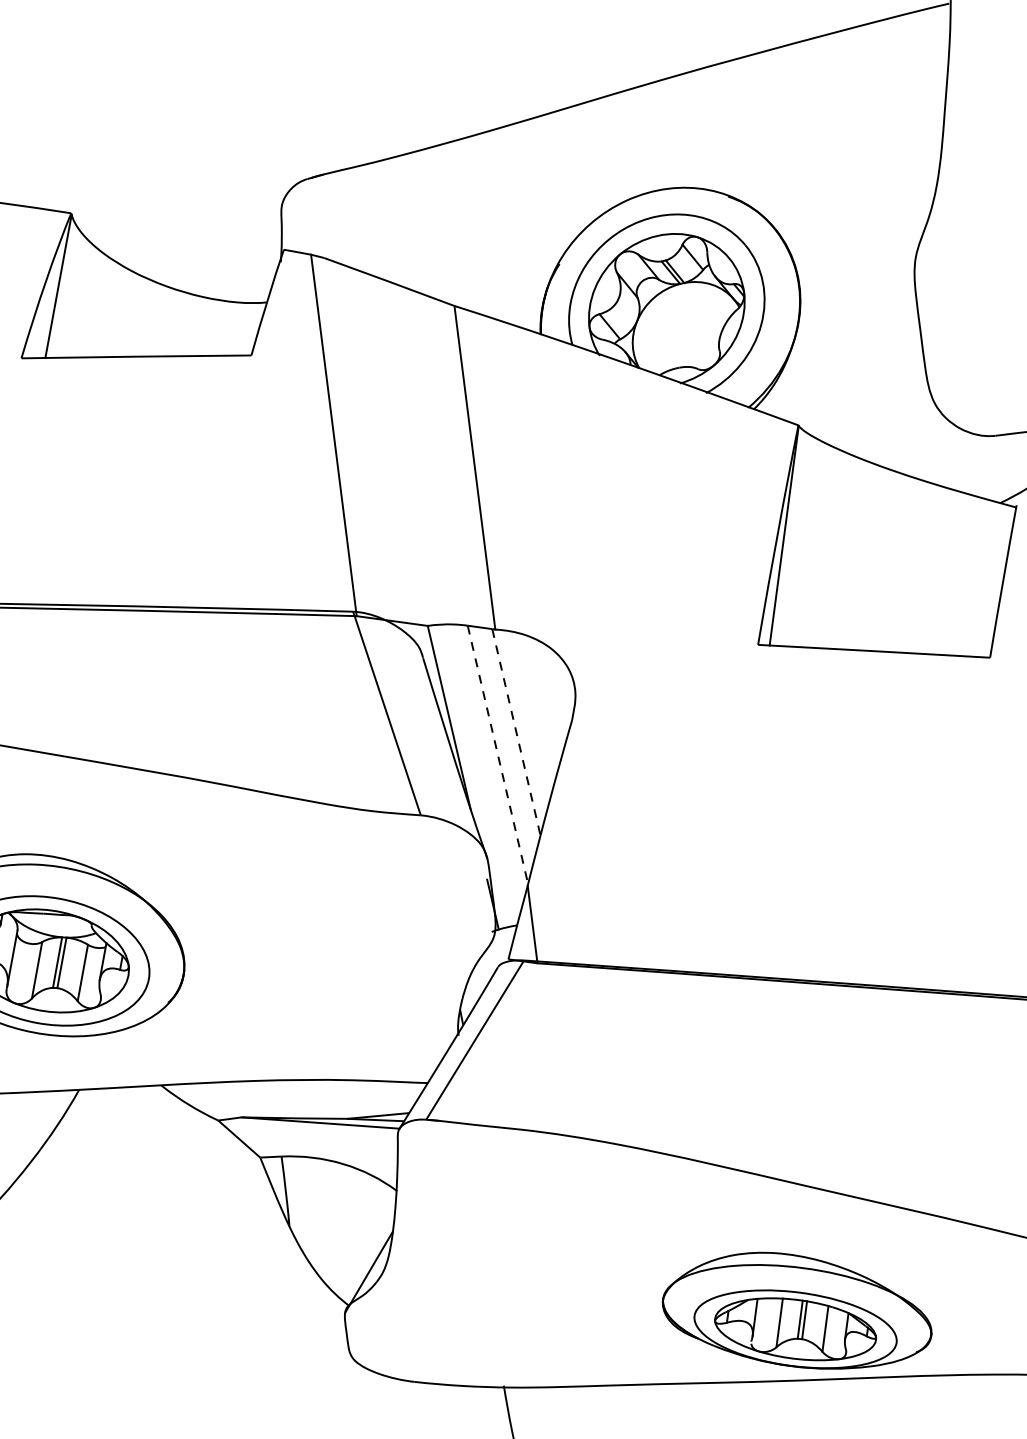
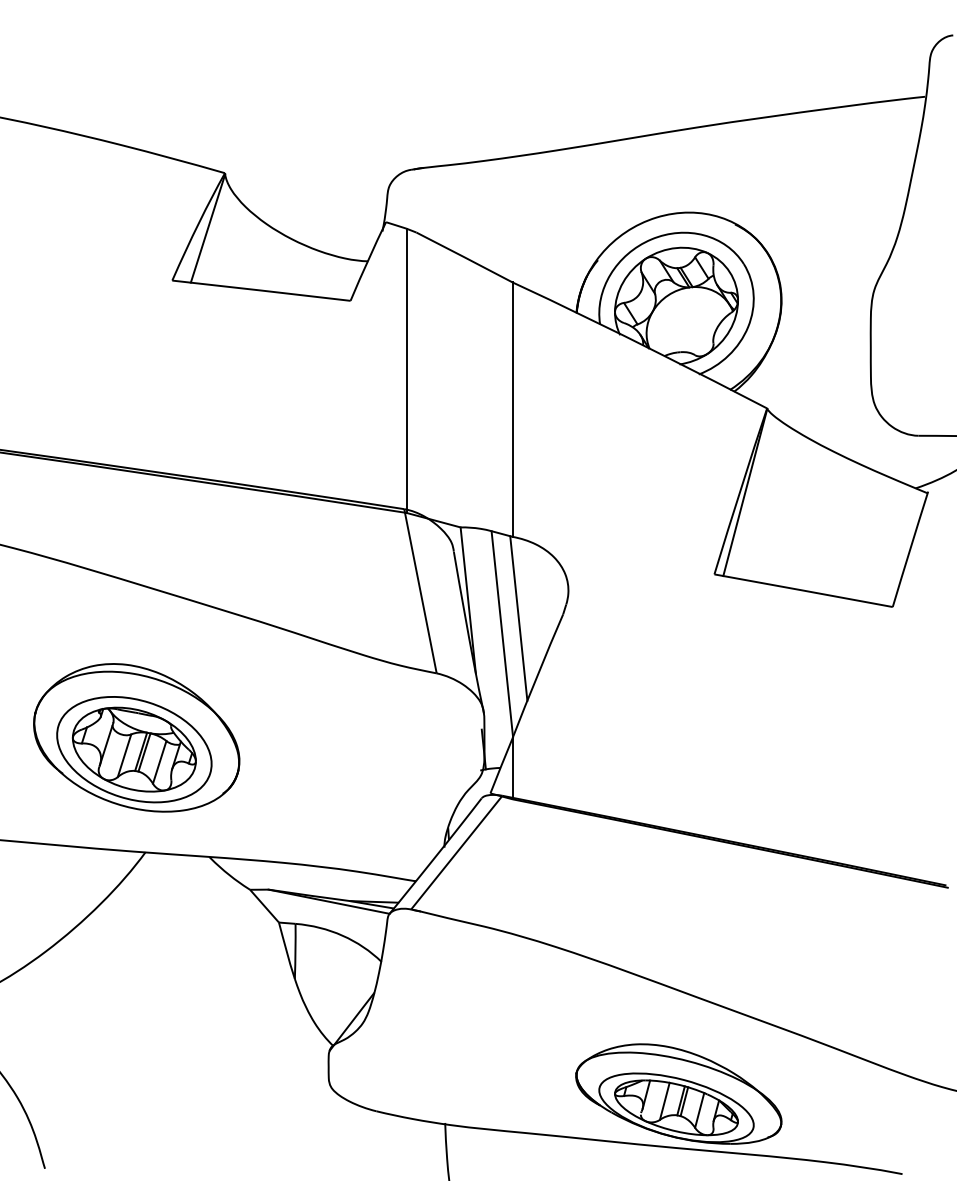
line: (516, 732) -> (518, 618), dashed -> solid
line: (498, 755) -> (502, 634), dashed -> solid

